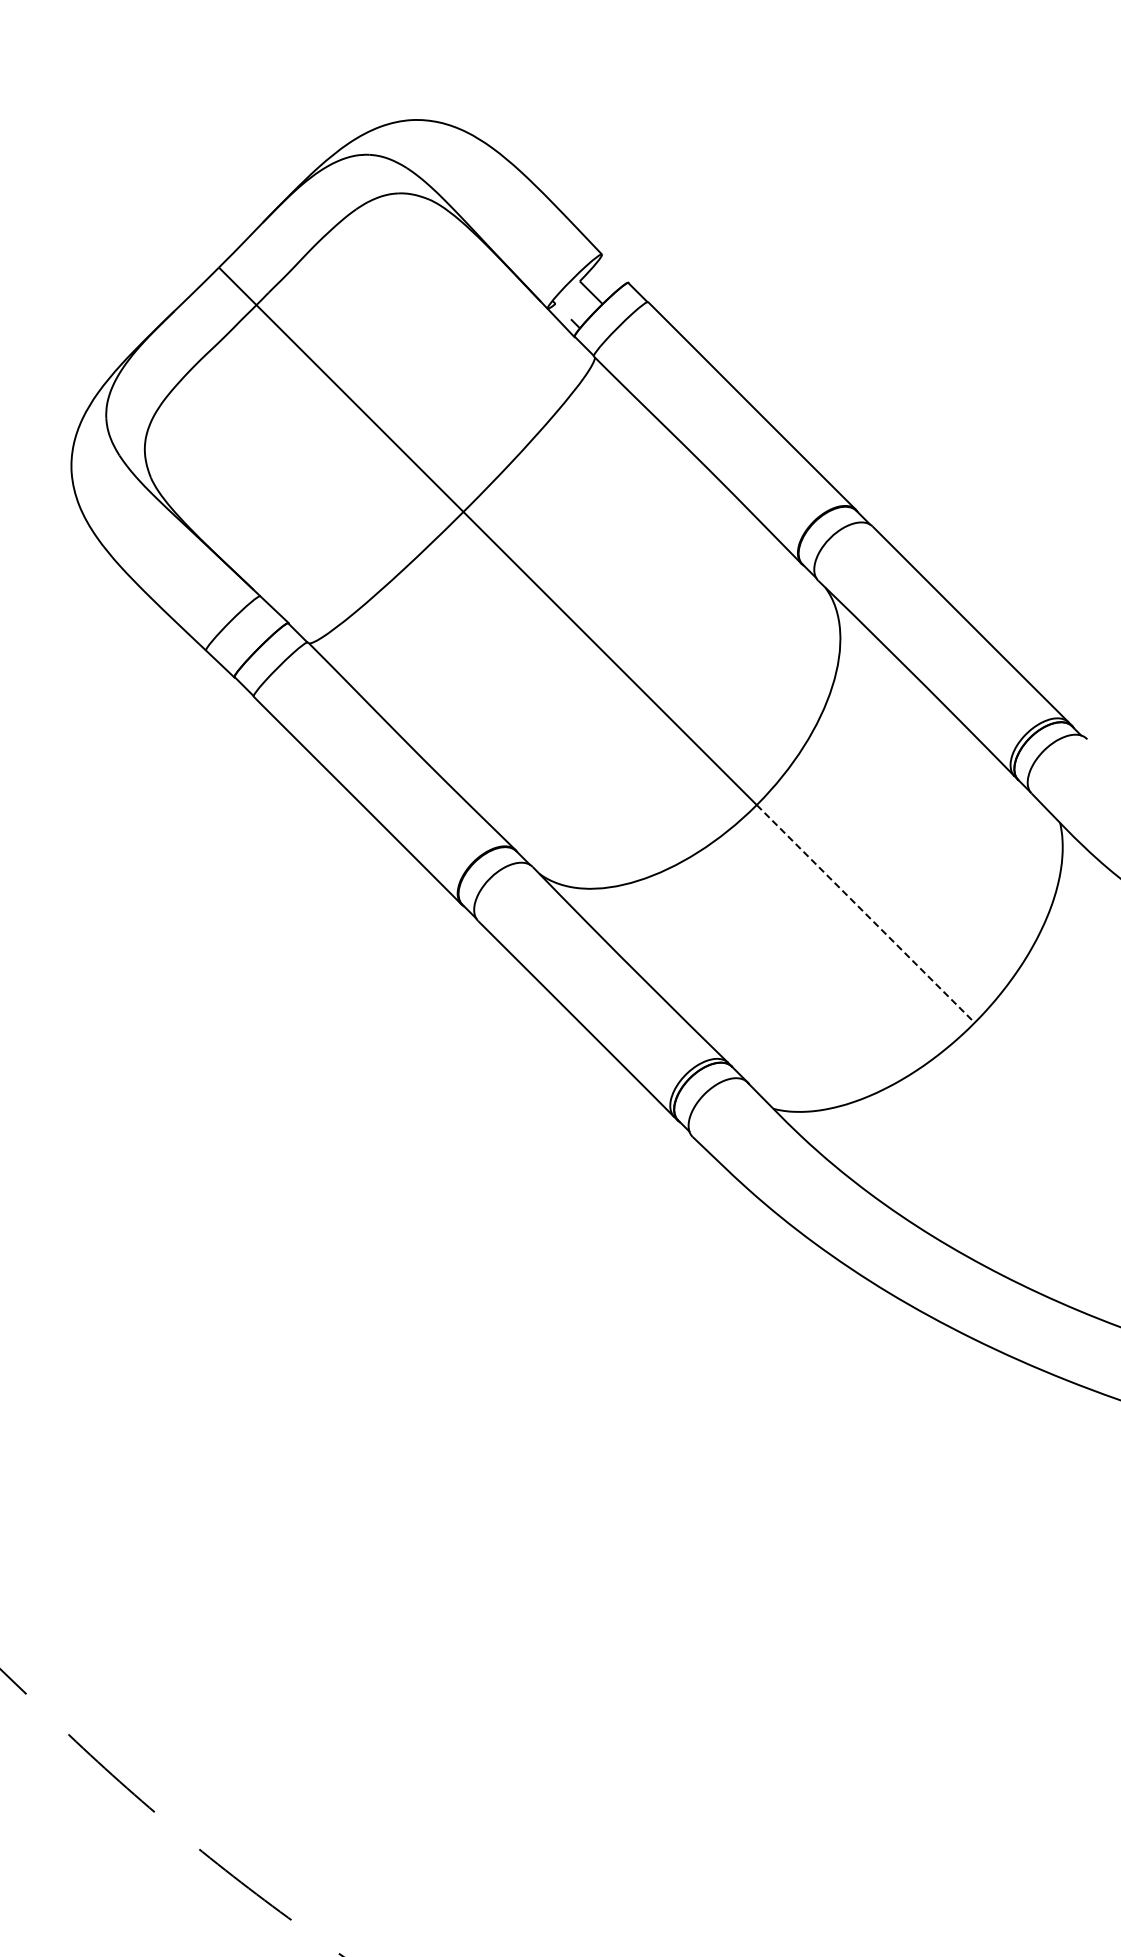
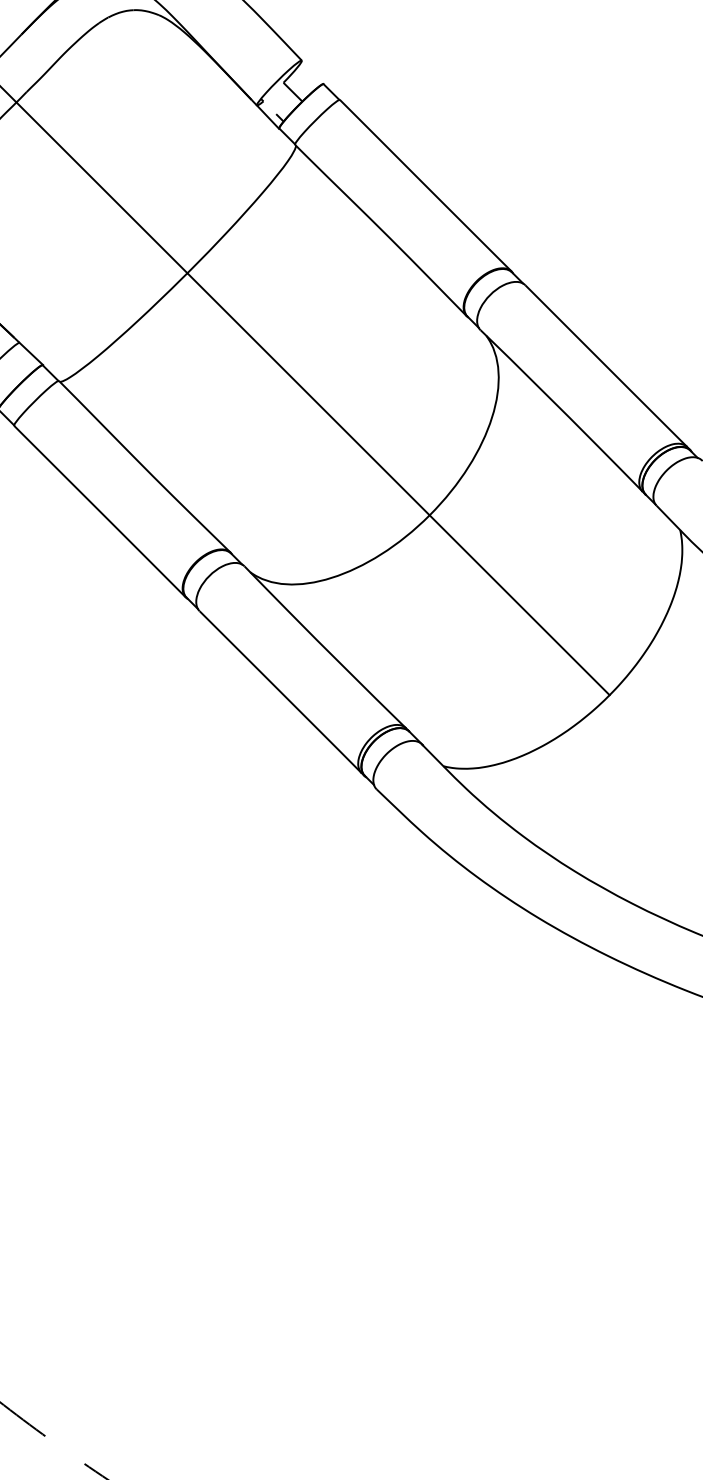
line: (866, 914) -> (520, 605), dashed -> solid

